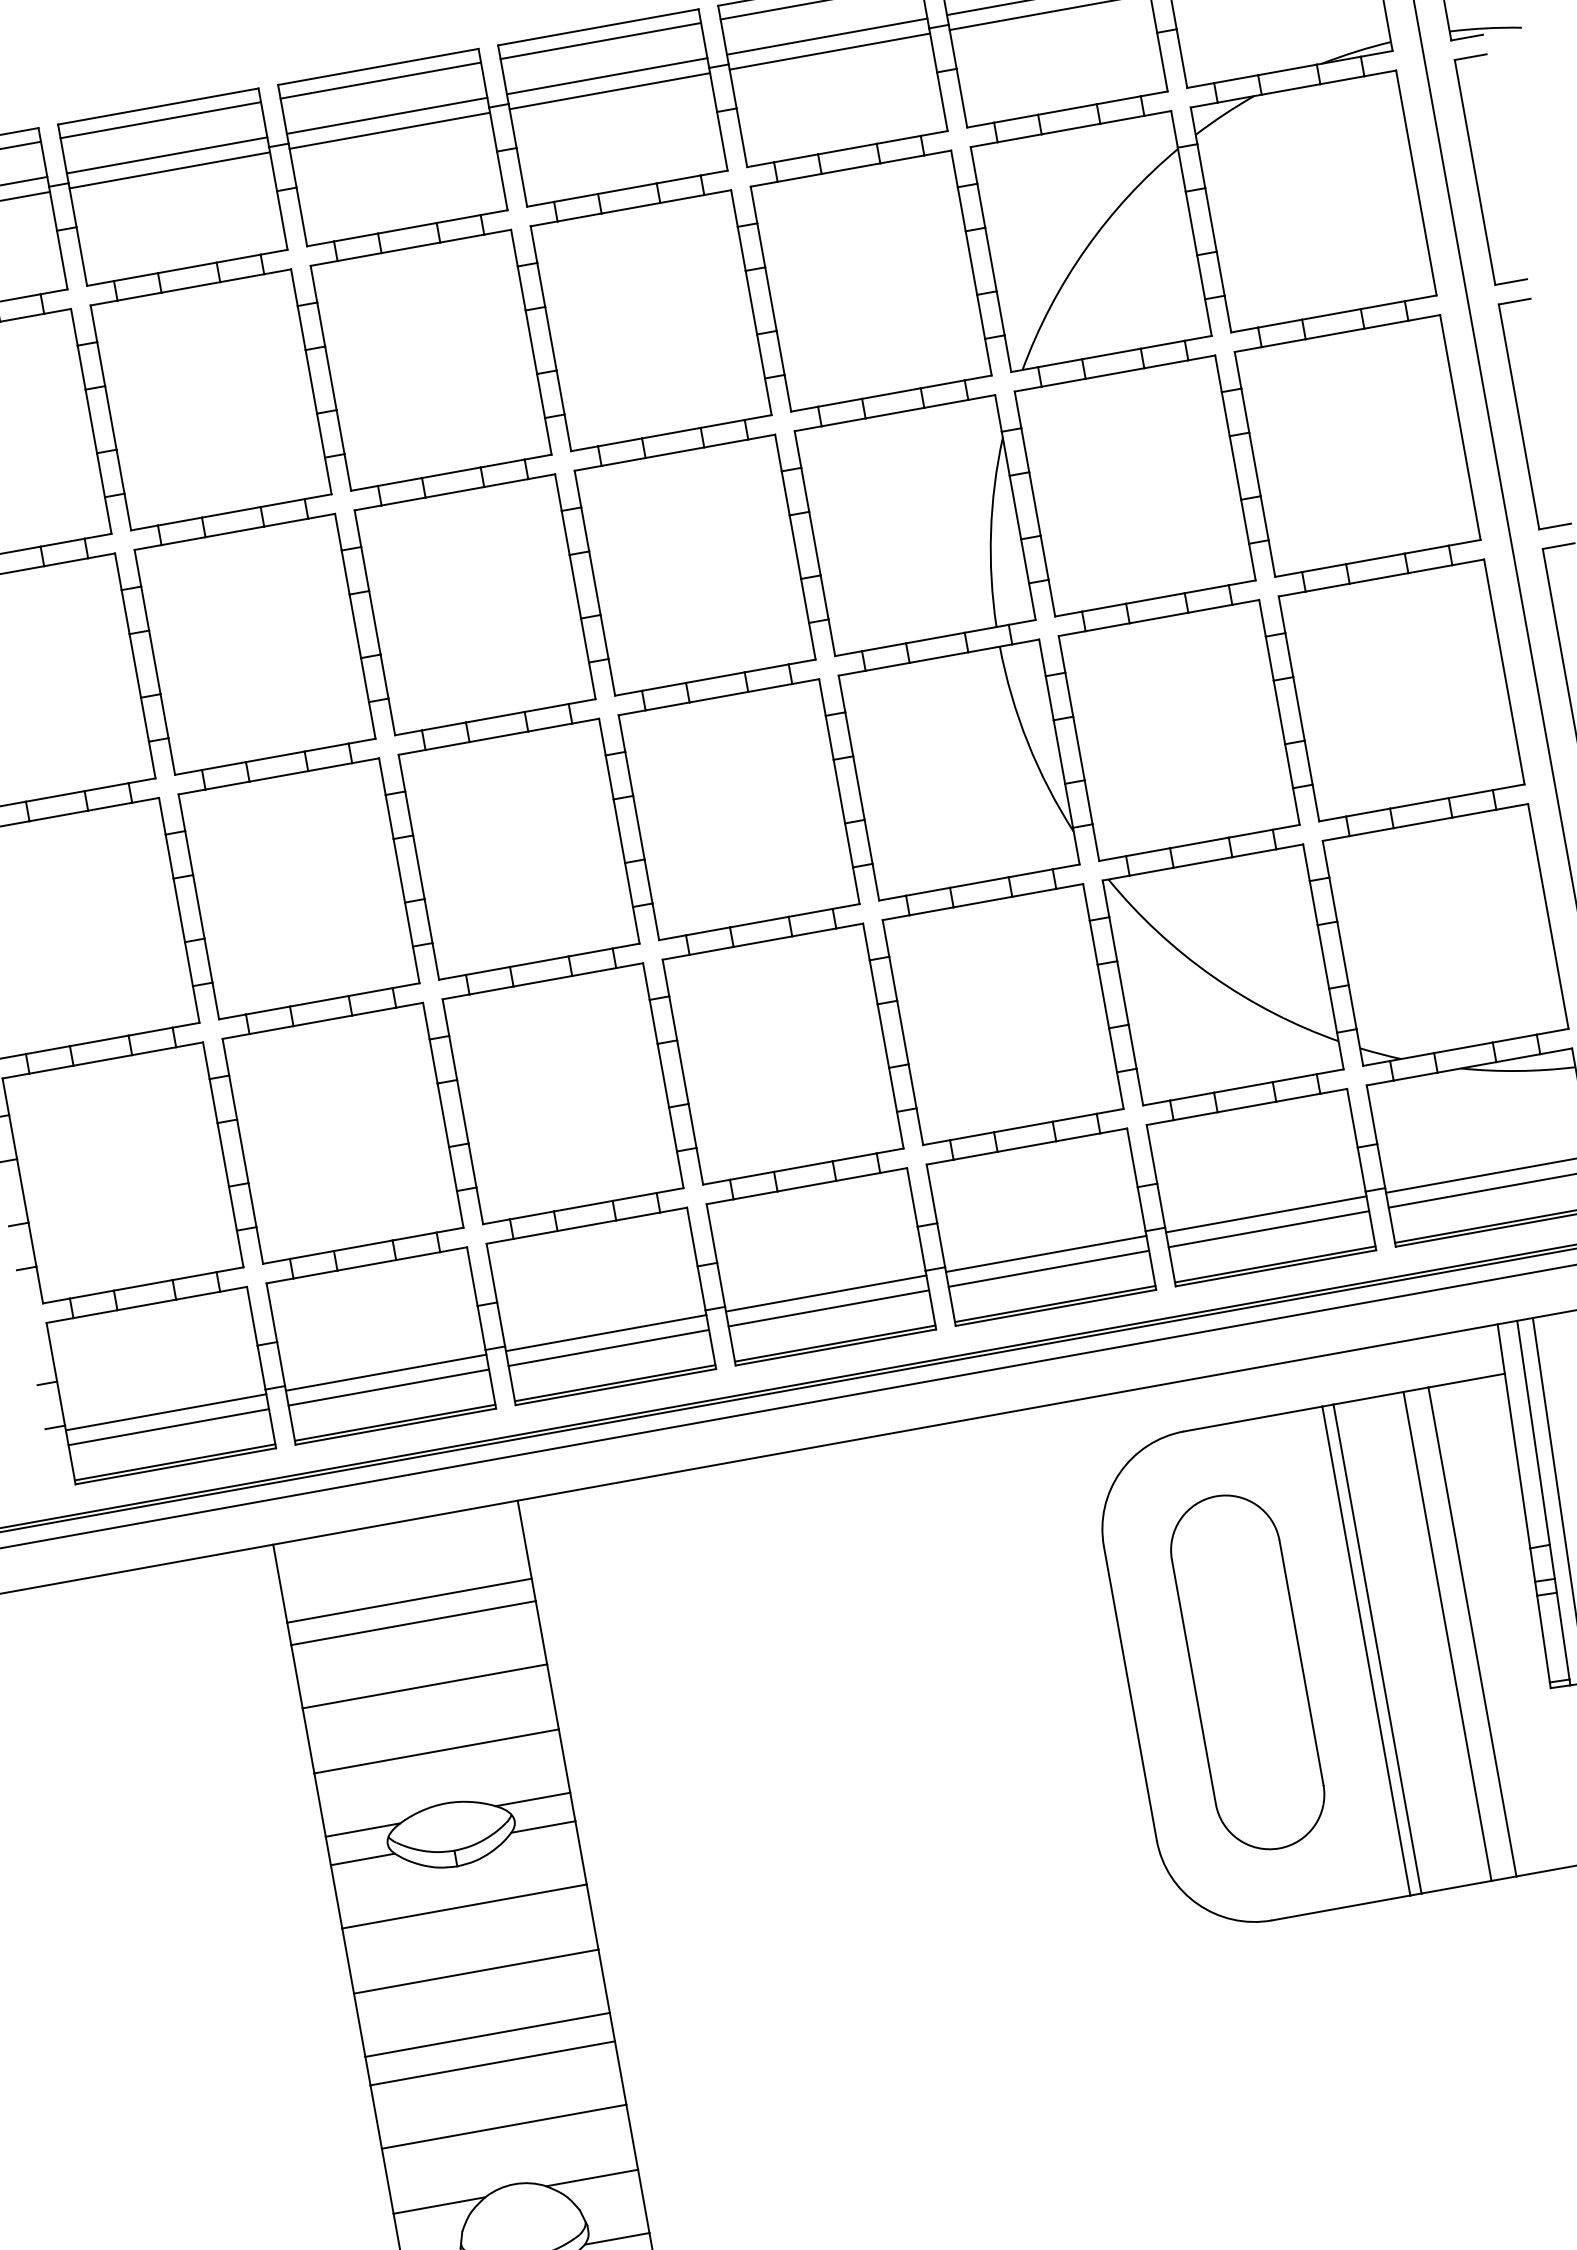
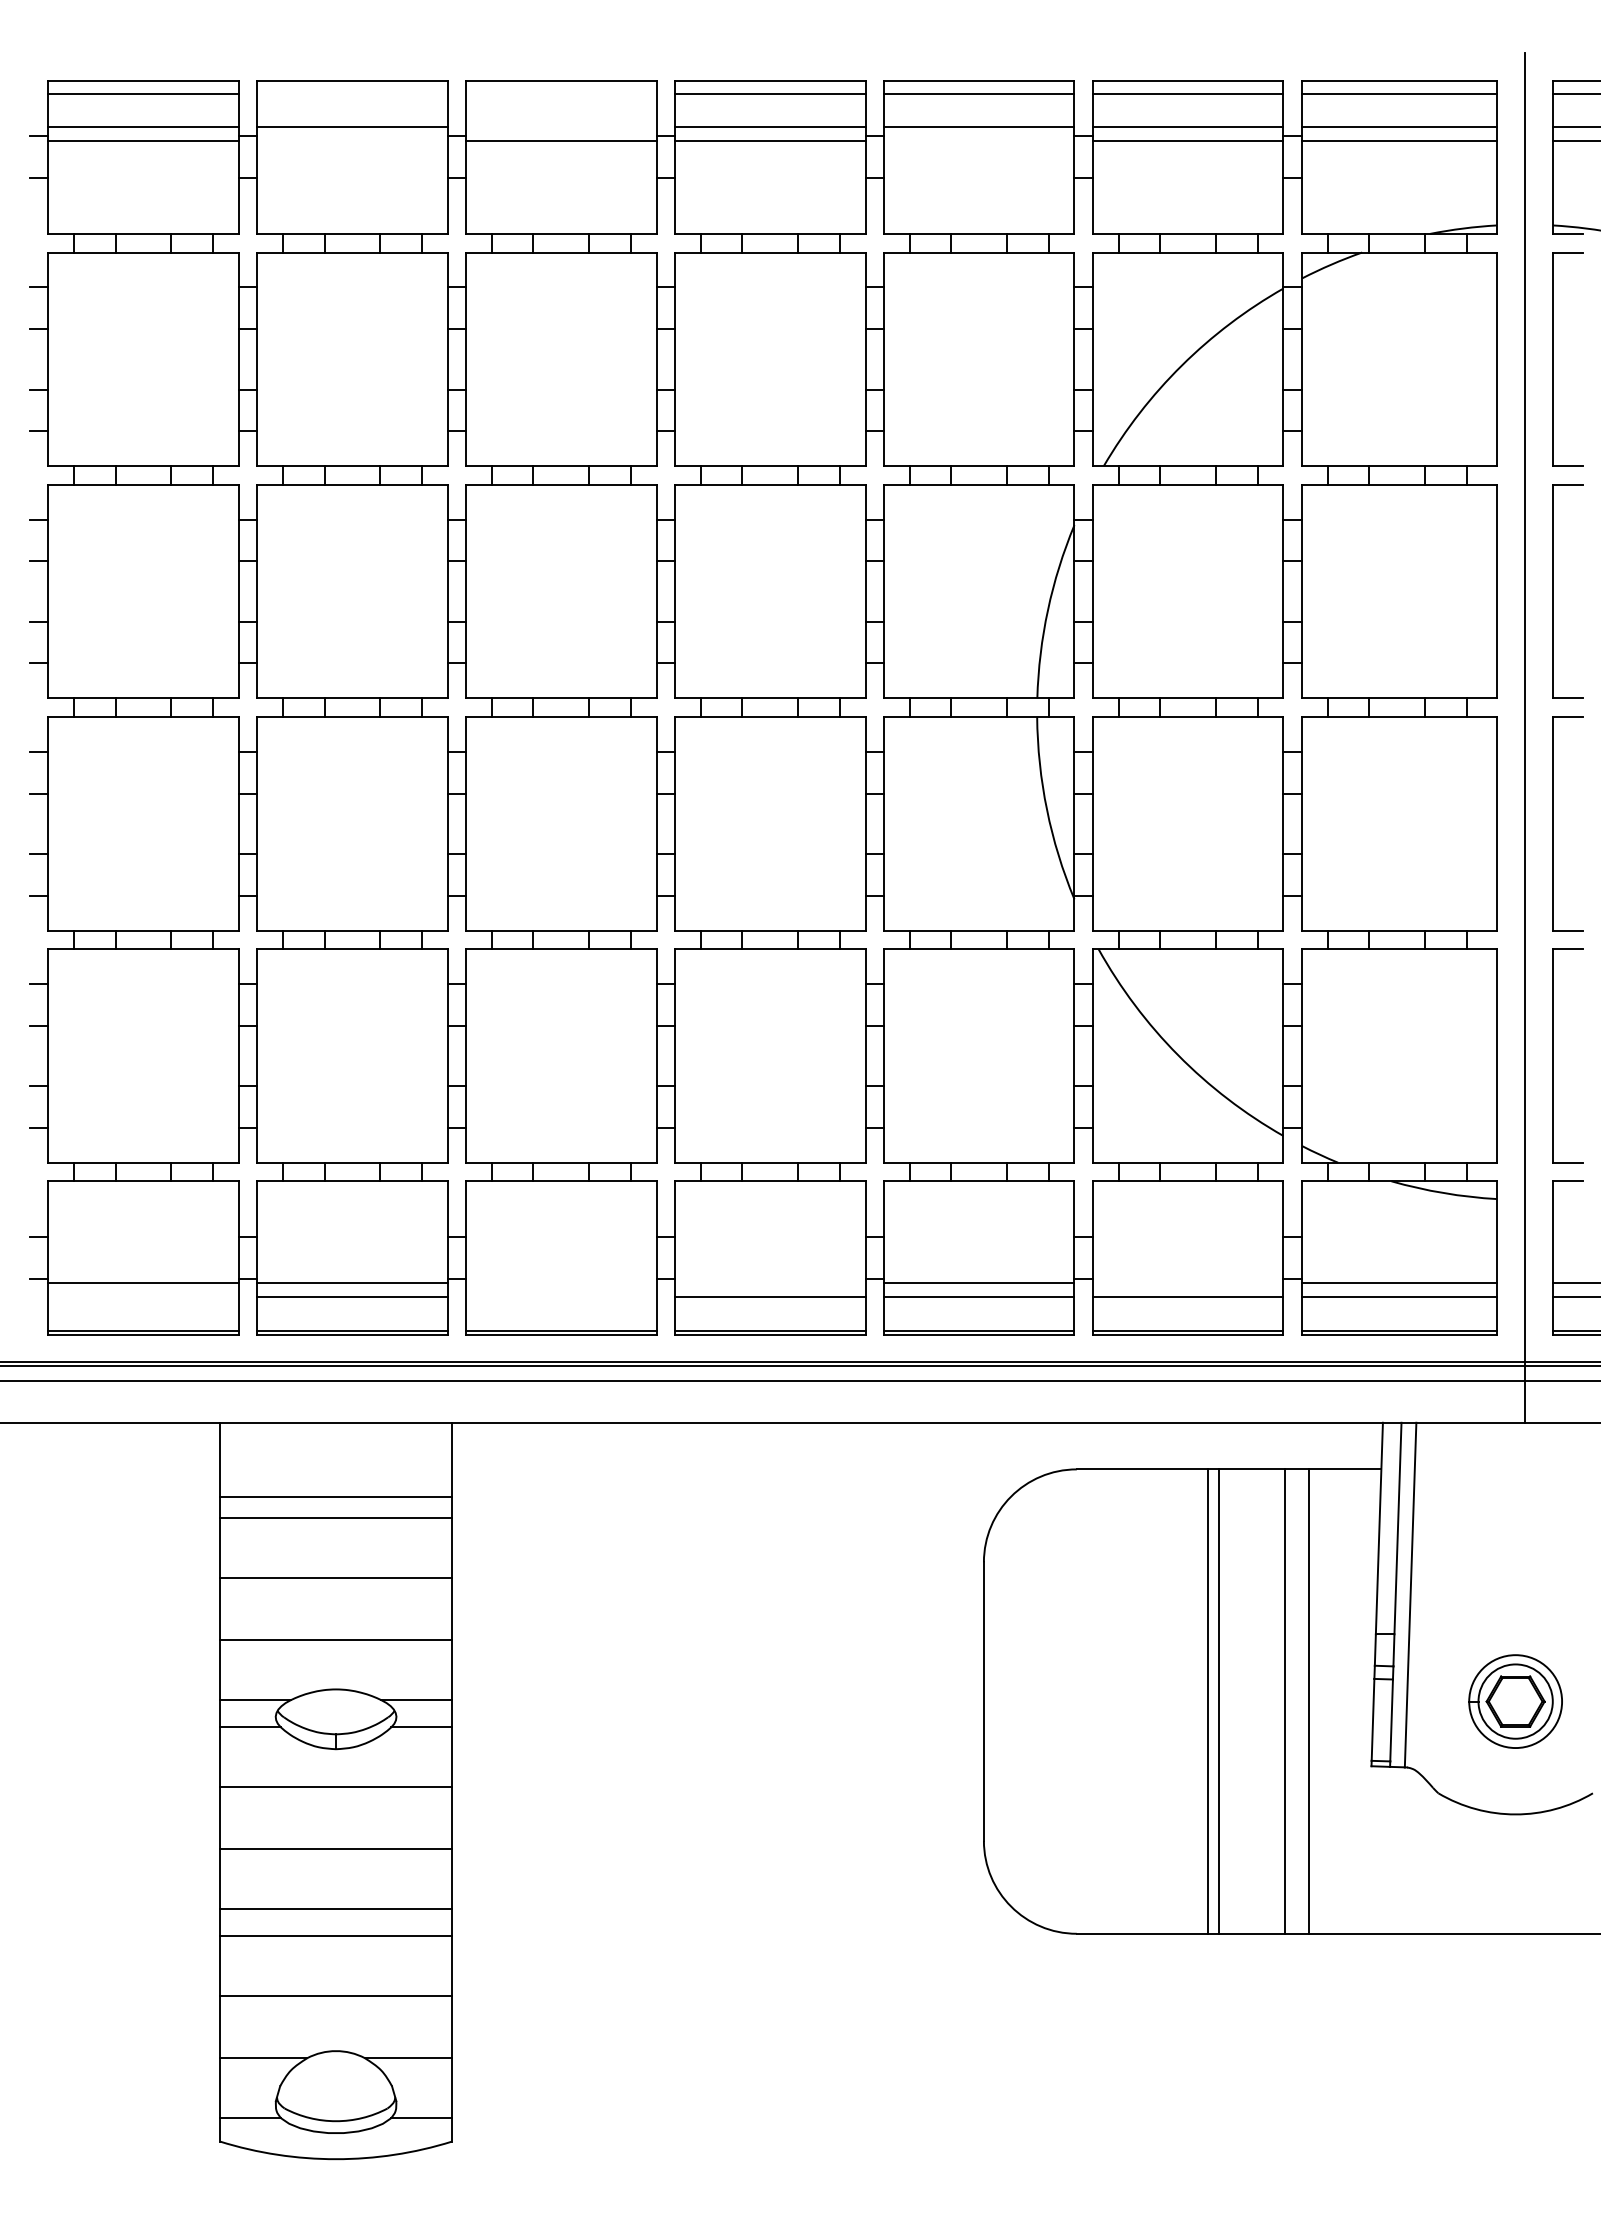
line: (830, 51) -> (979, 141), removed
line: (380, 80) -> (561, 93), removed
line: (387, 116) -> (561, 127), removed
line: (160, 119) -> (352, 93), removed
line: (170, 170) -> (352, 141), removed
line: (1266, 1214) -> (1188, 1283), removed
line: (826, 1293) -> (770, 1283), removed
line: (606, 1333) -> (561, 1283), removed
line: (609, 1348) -> (561, 1297), removed
line: (168, 1427) -> (143, 1297), removed
part: (1247, 1672) -> (1095, 1701), removed

